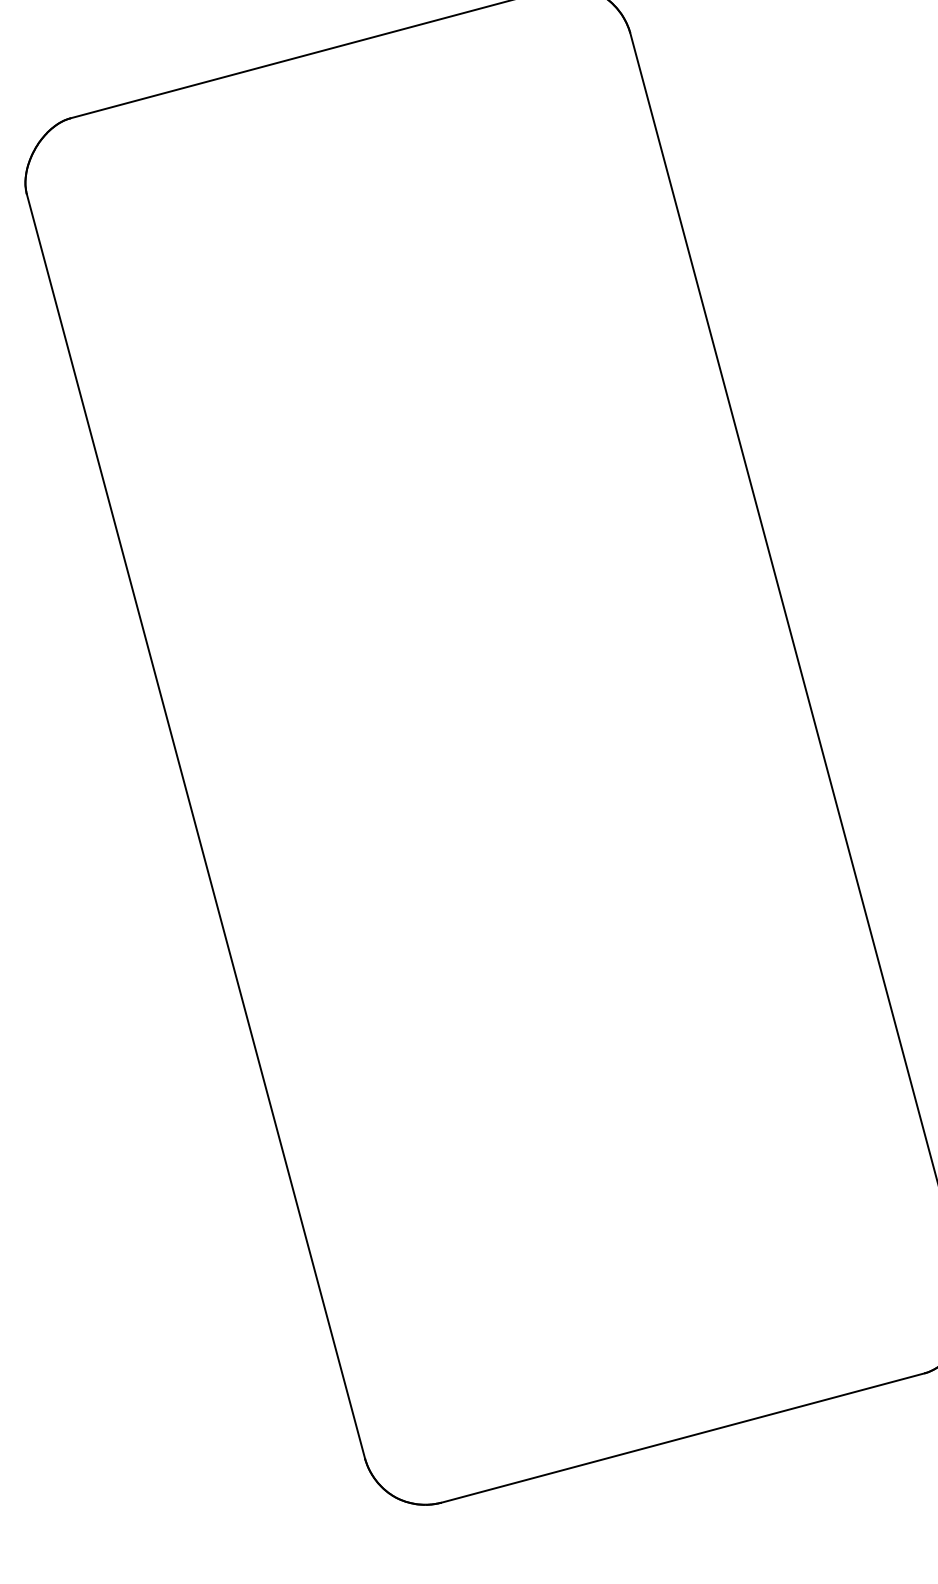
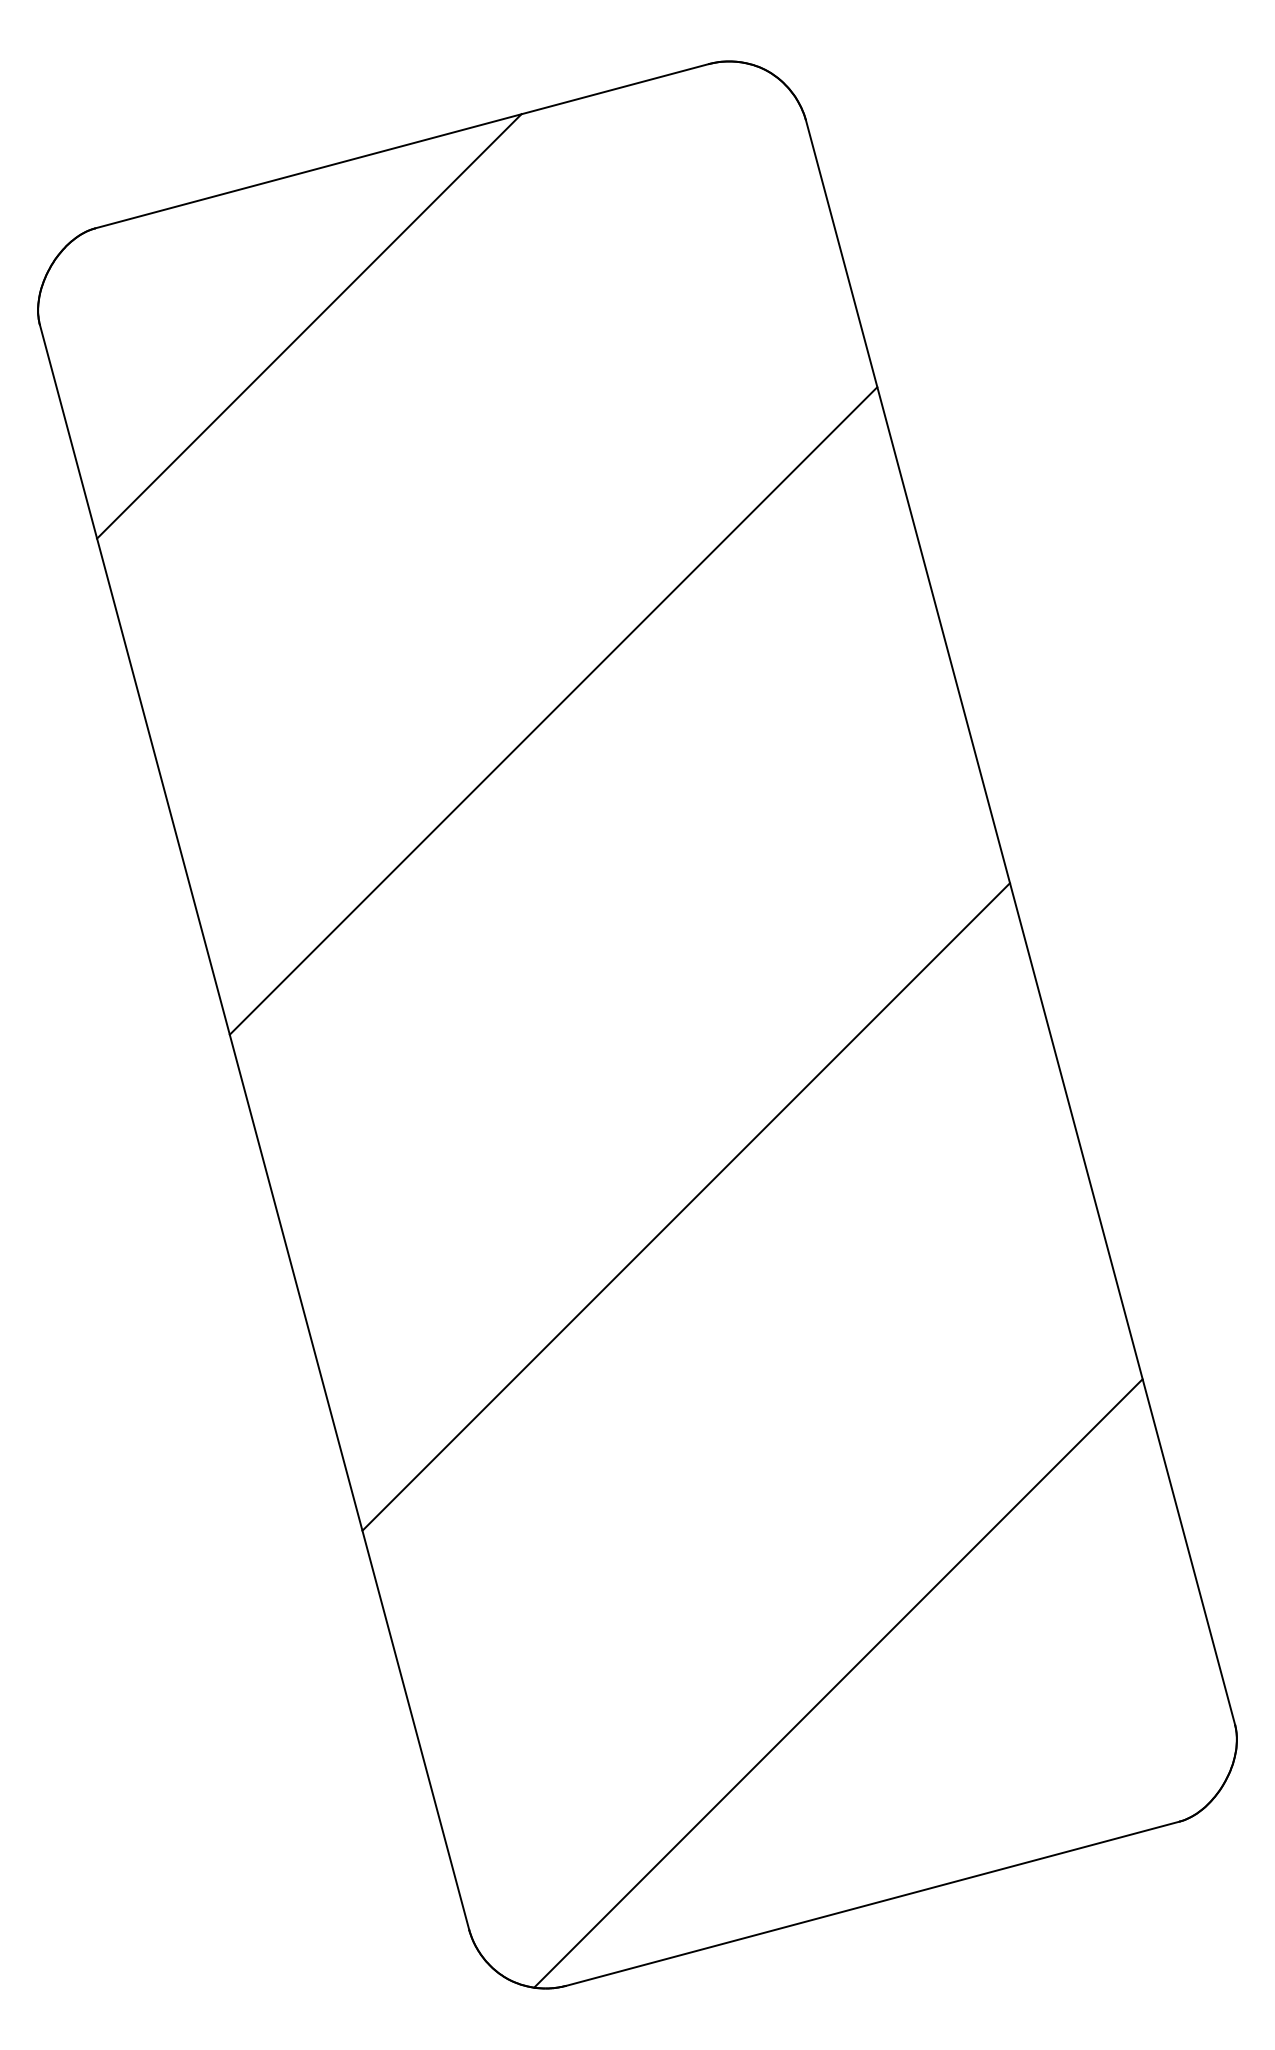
line: (239, 195) -> (309, 326), added
line: (431, 498) -> (553, 710), added
line: (535, 888) -> (685, 1206), added
line: (655, 1264) -> (838, 1683), added

